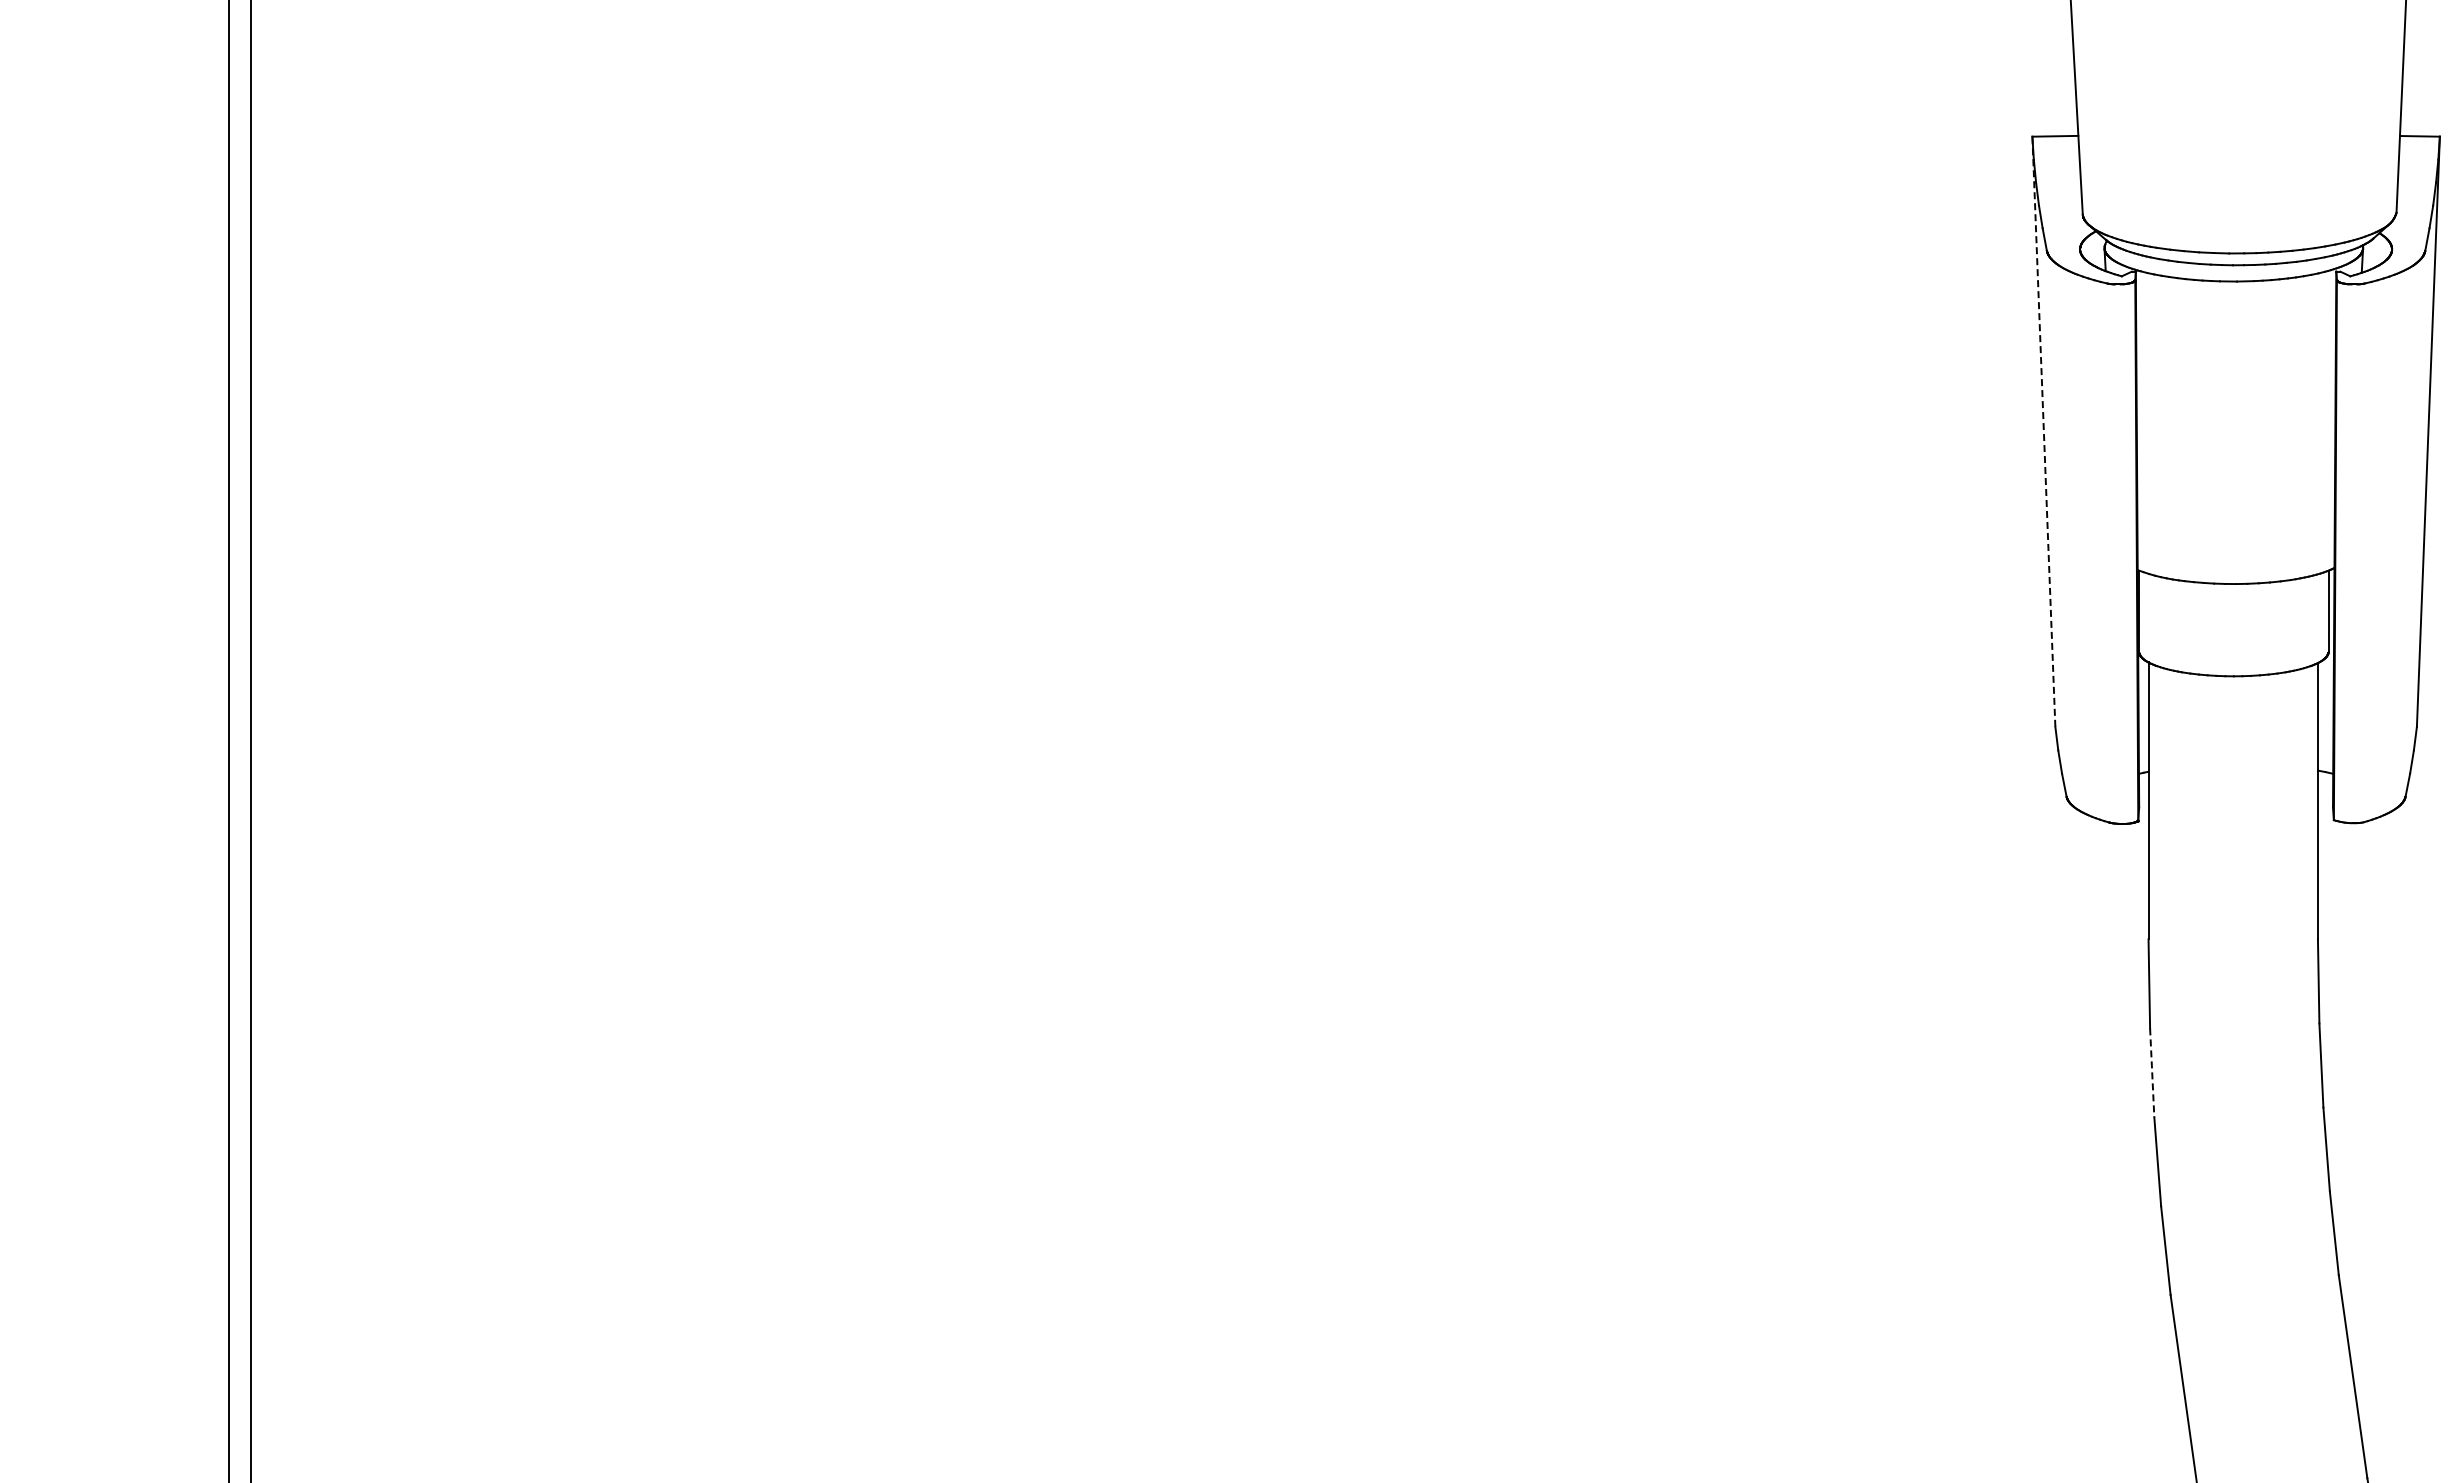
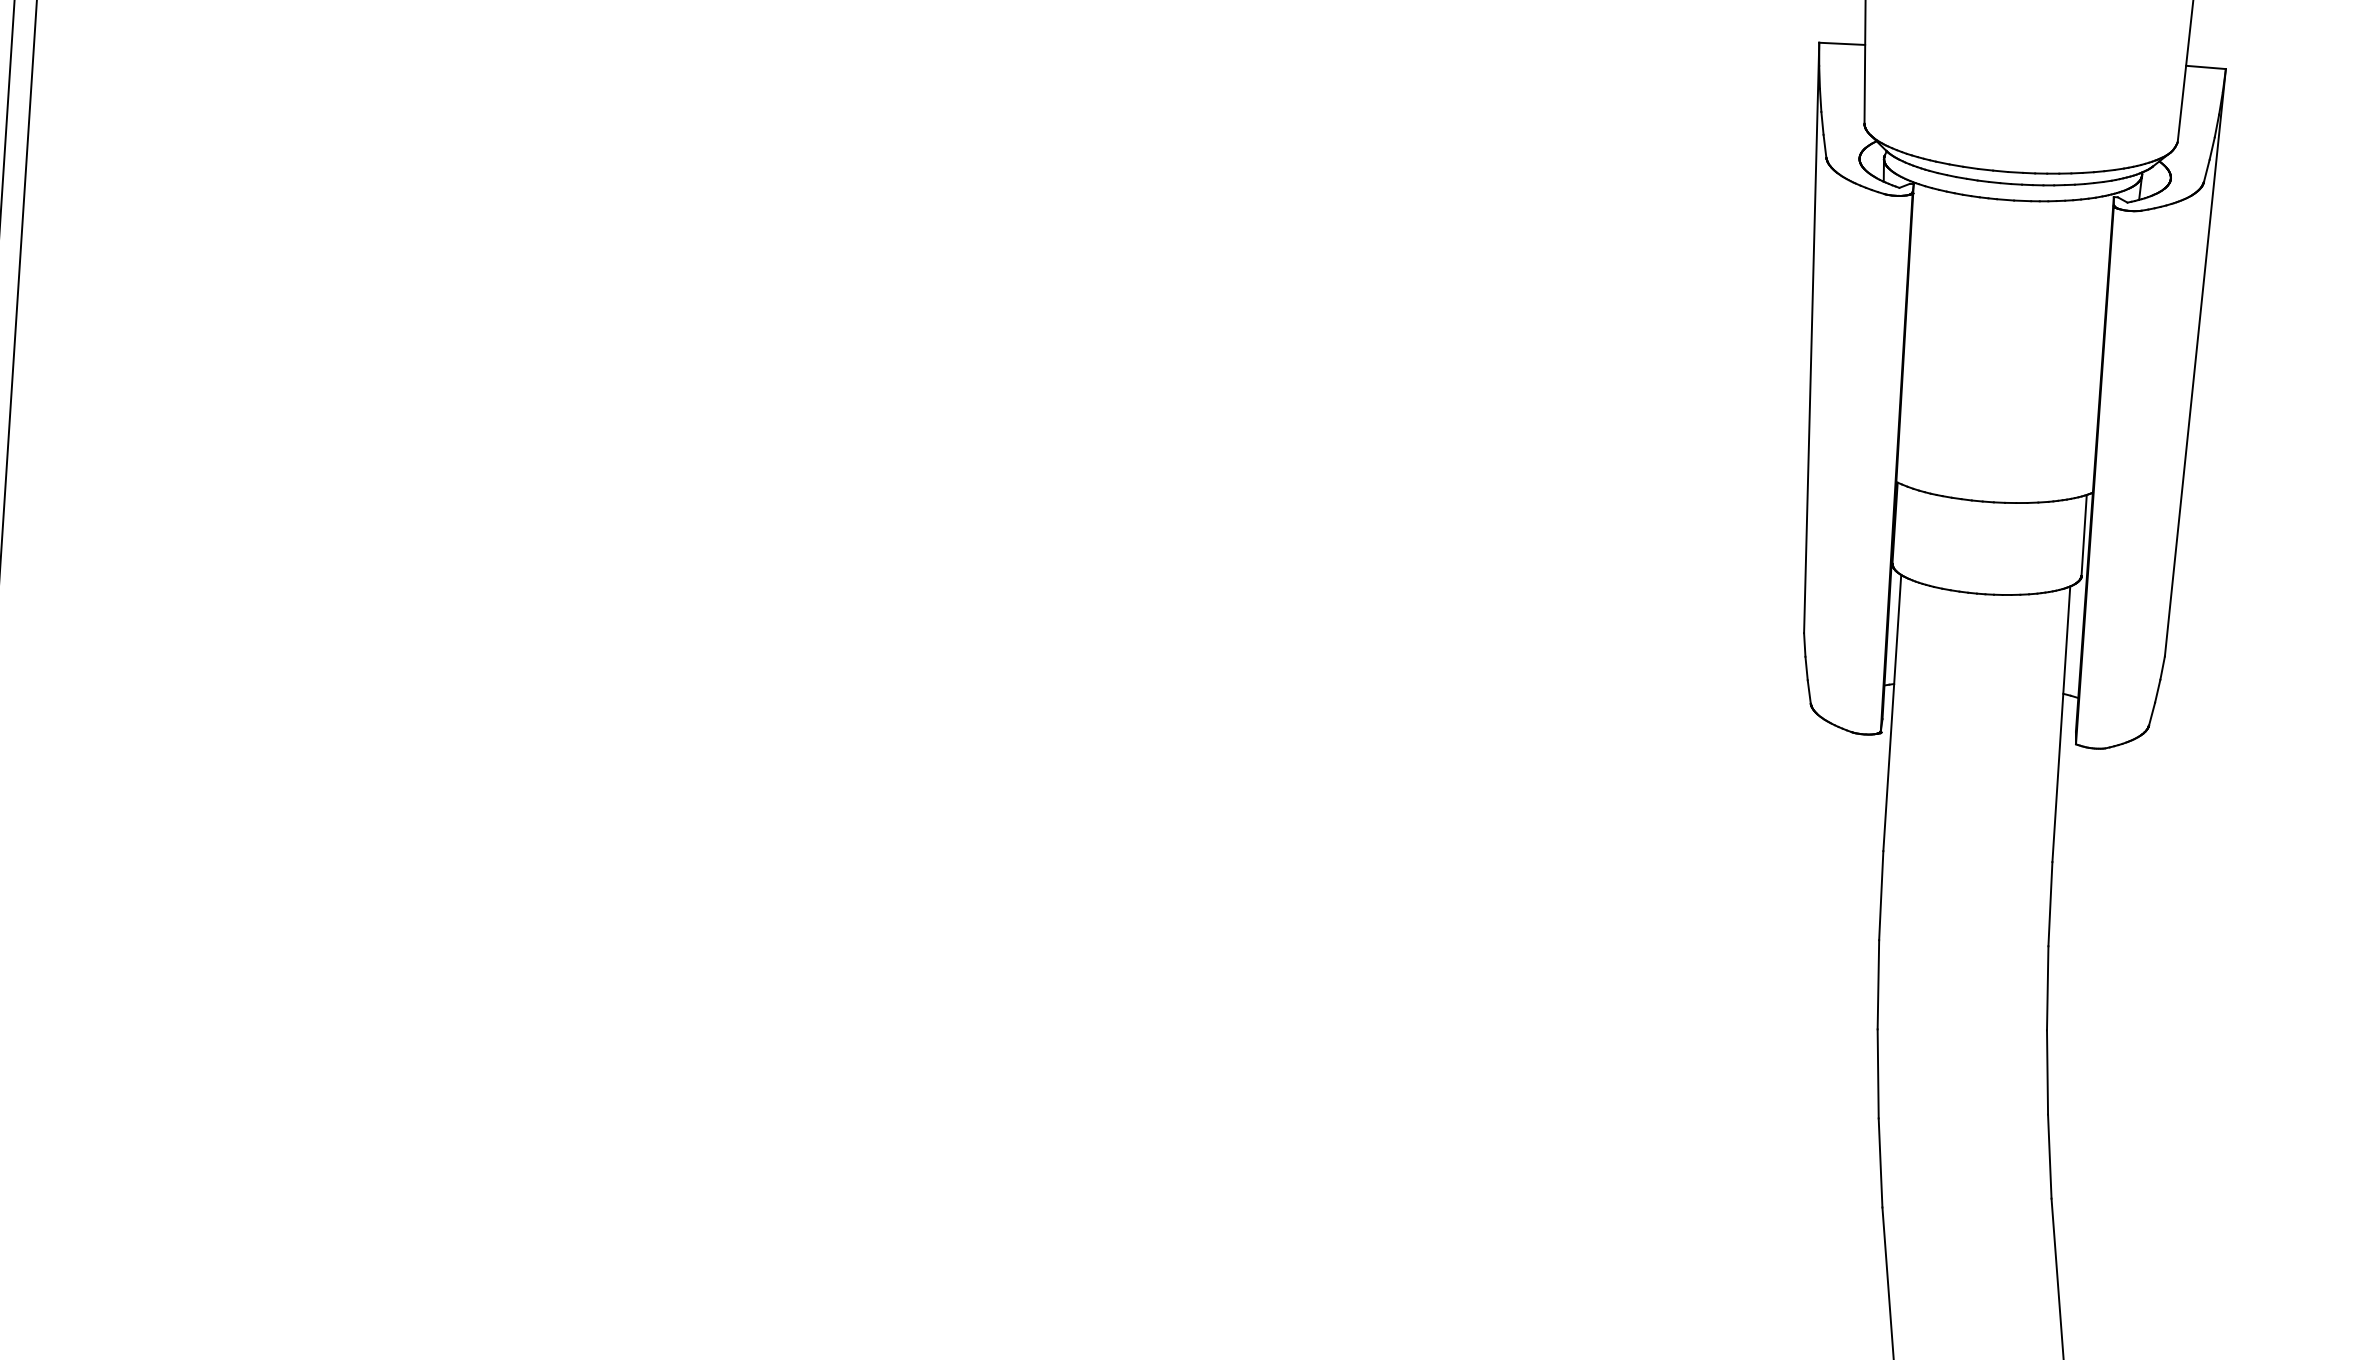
line: (2043, 431) -> (1811, 337), dashed -> solid
line: (2152, 1072) -> (1878, 984), dashed -> solid

